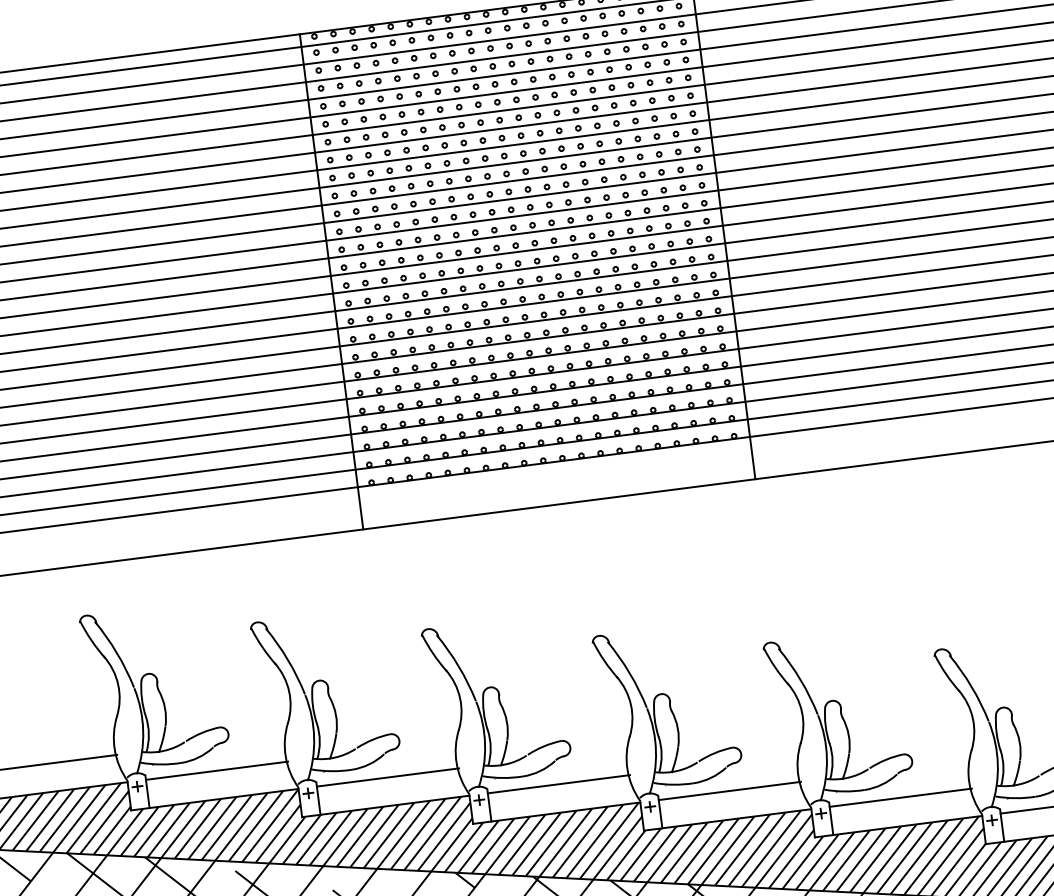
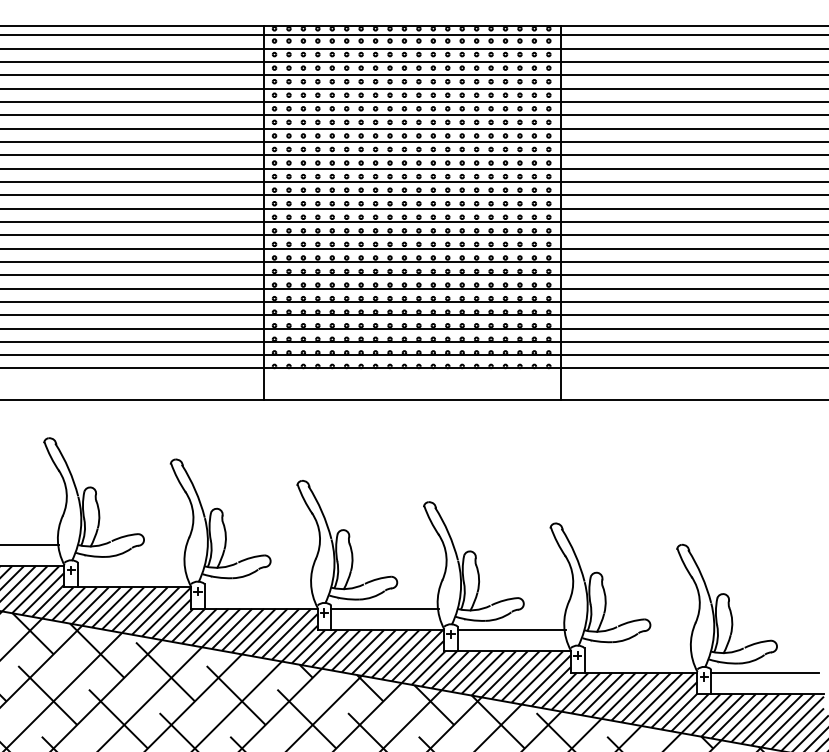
line: (216, 771) -> (131, 566), removed
line: (387, 777) -> (258, 587), removed
line: (900, 797) -> (638, 651), removed

